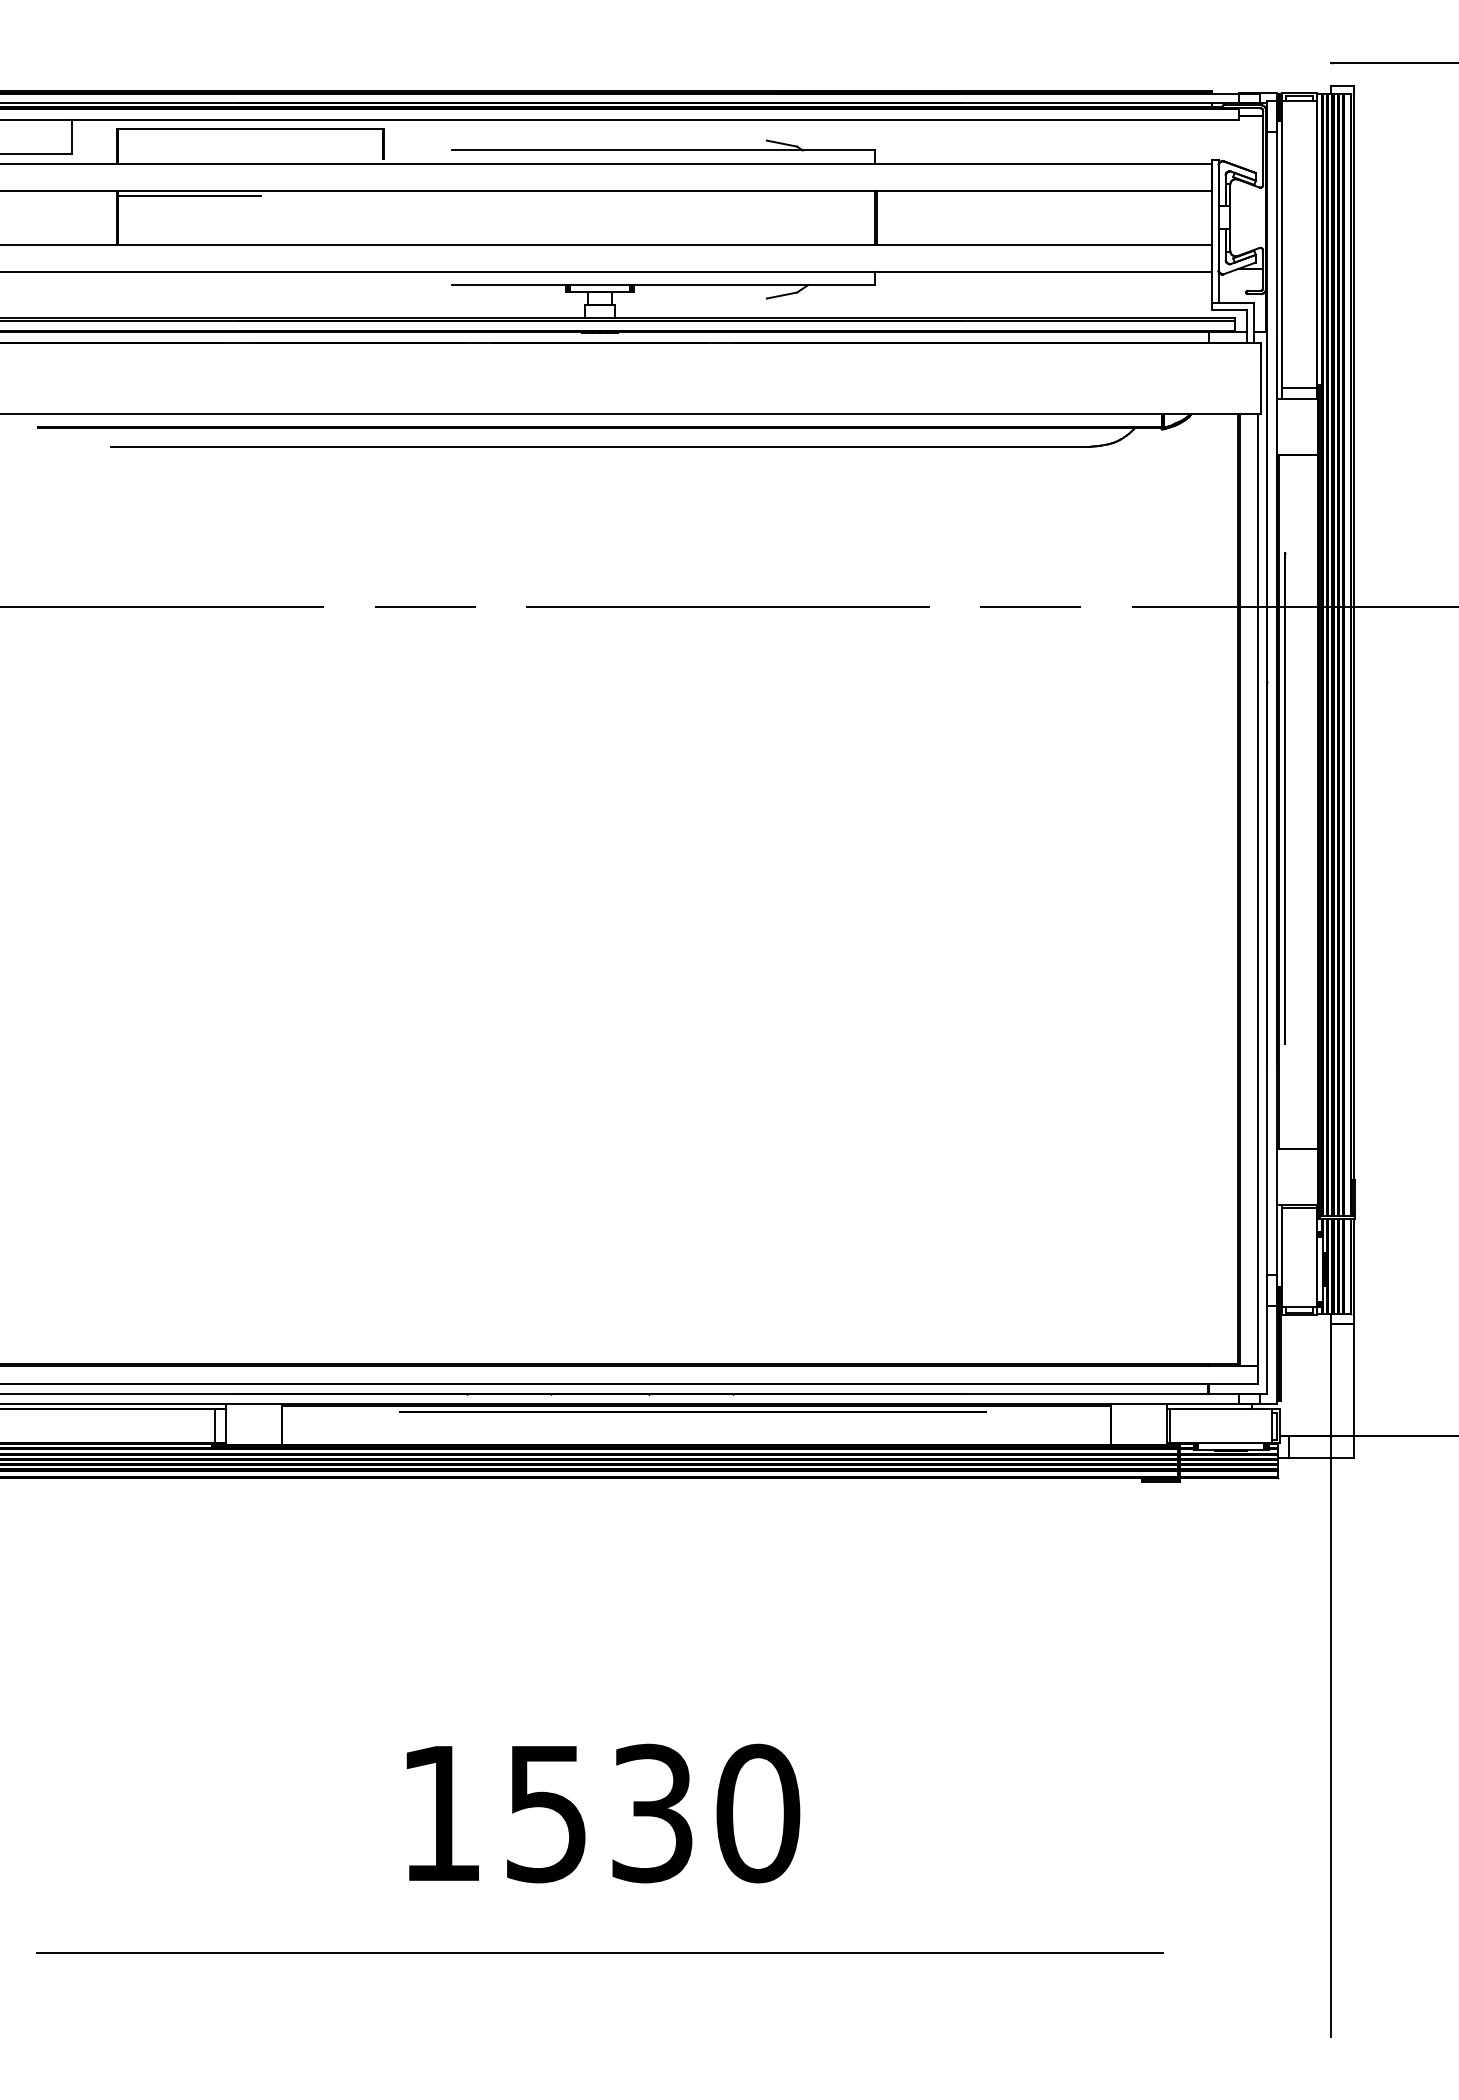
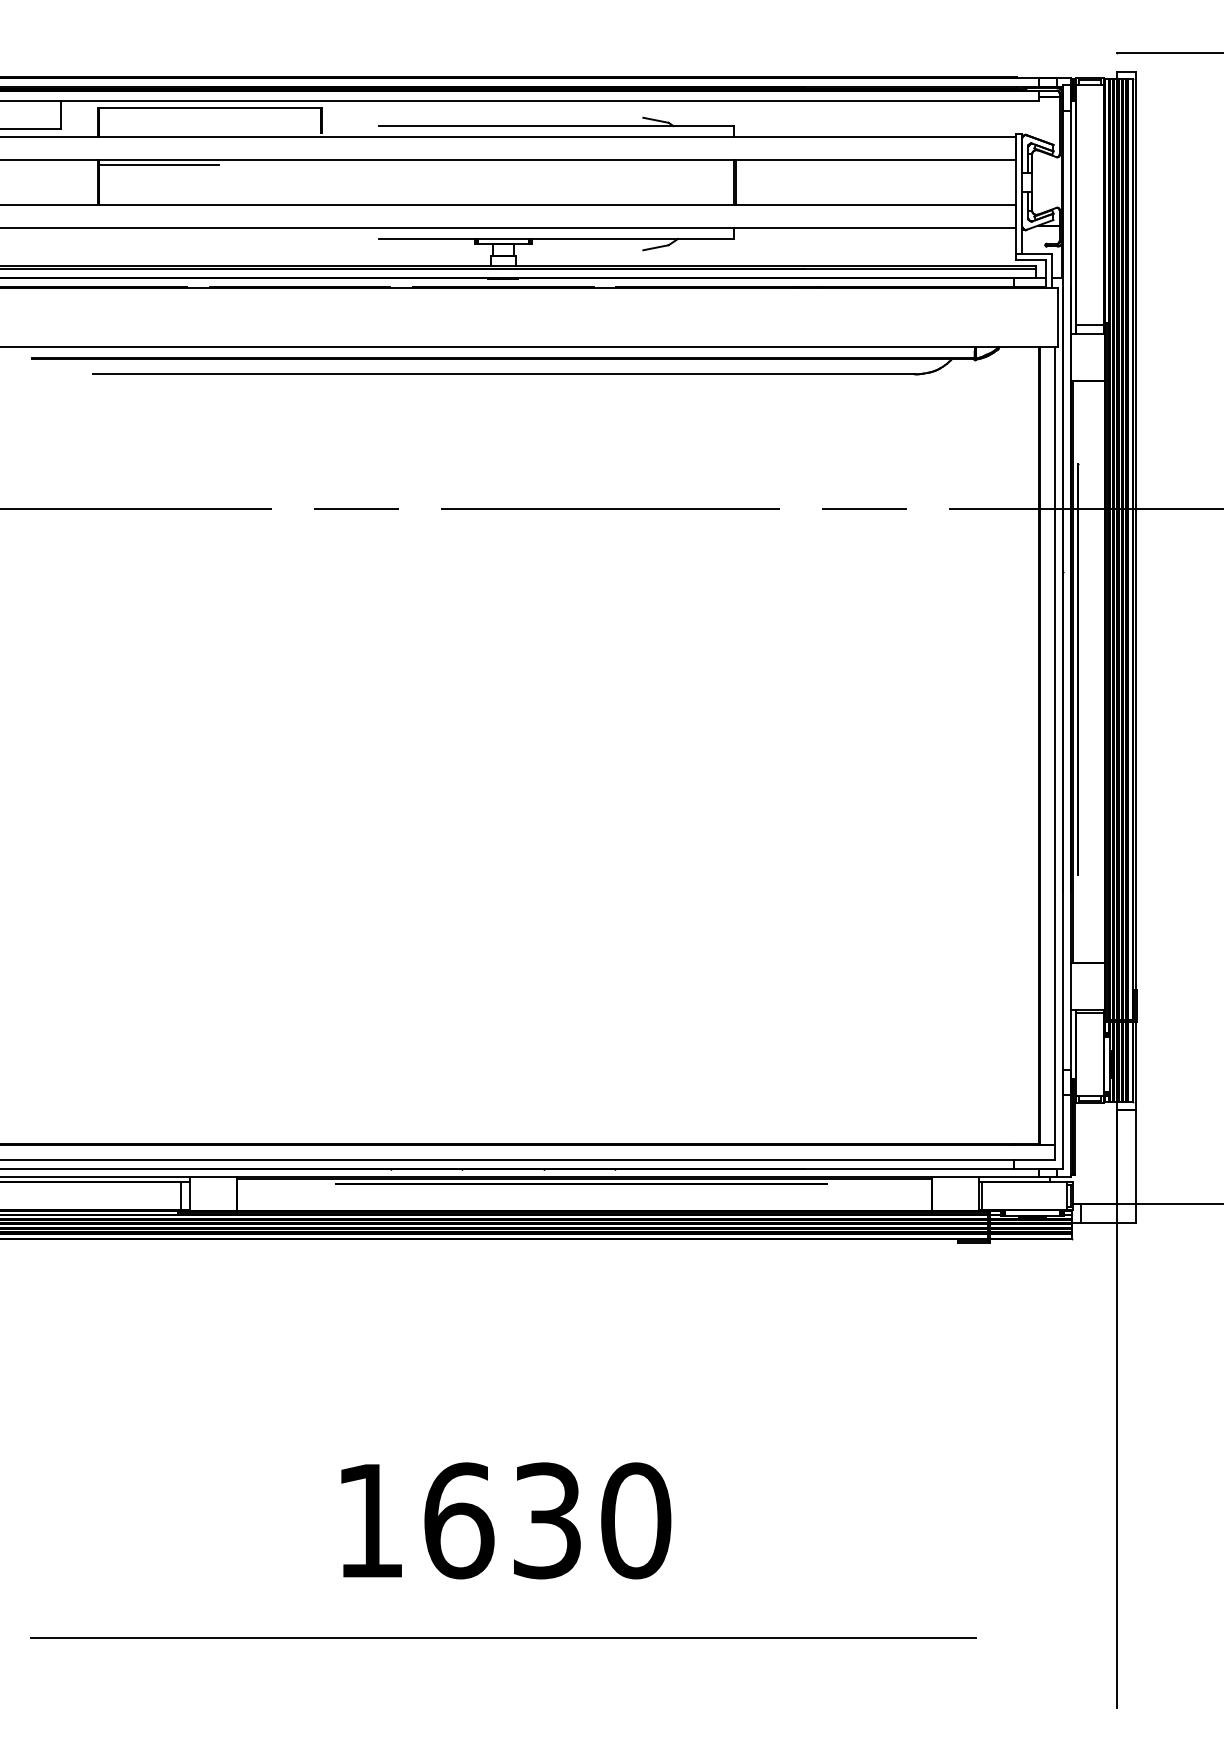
text: (547, 1813) -> (459, 1520), 1530 -> 1630

